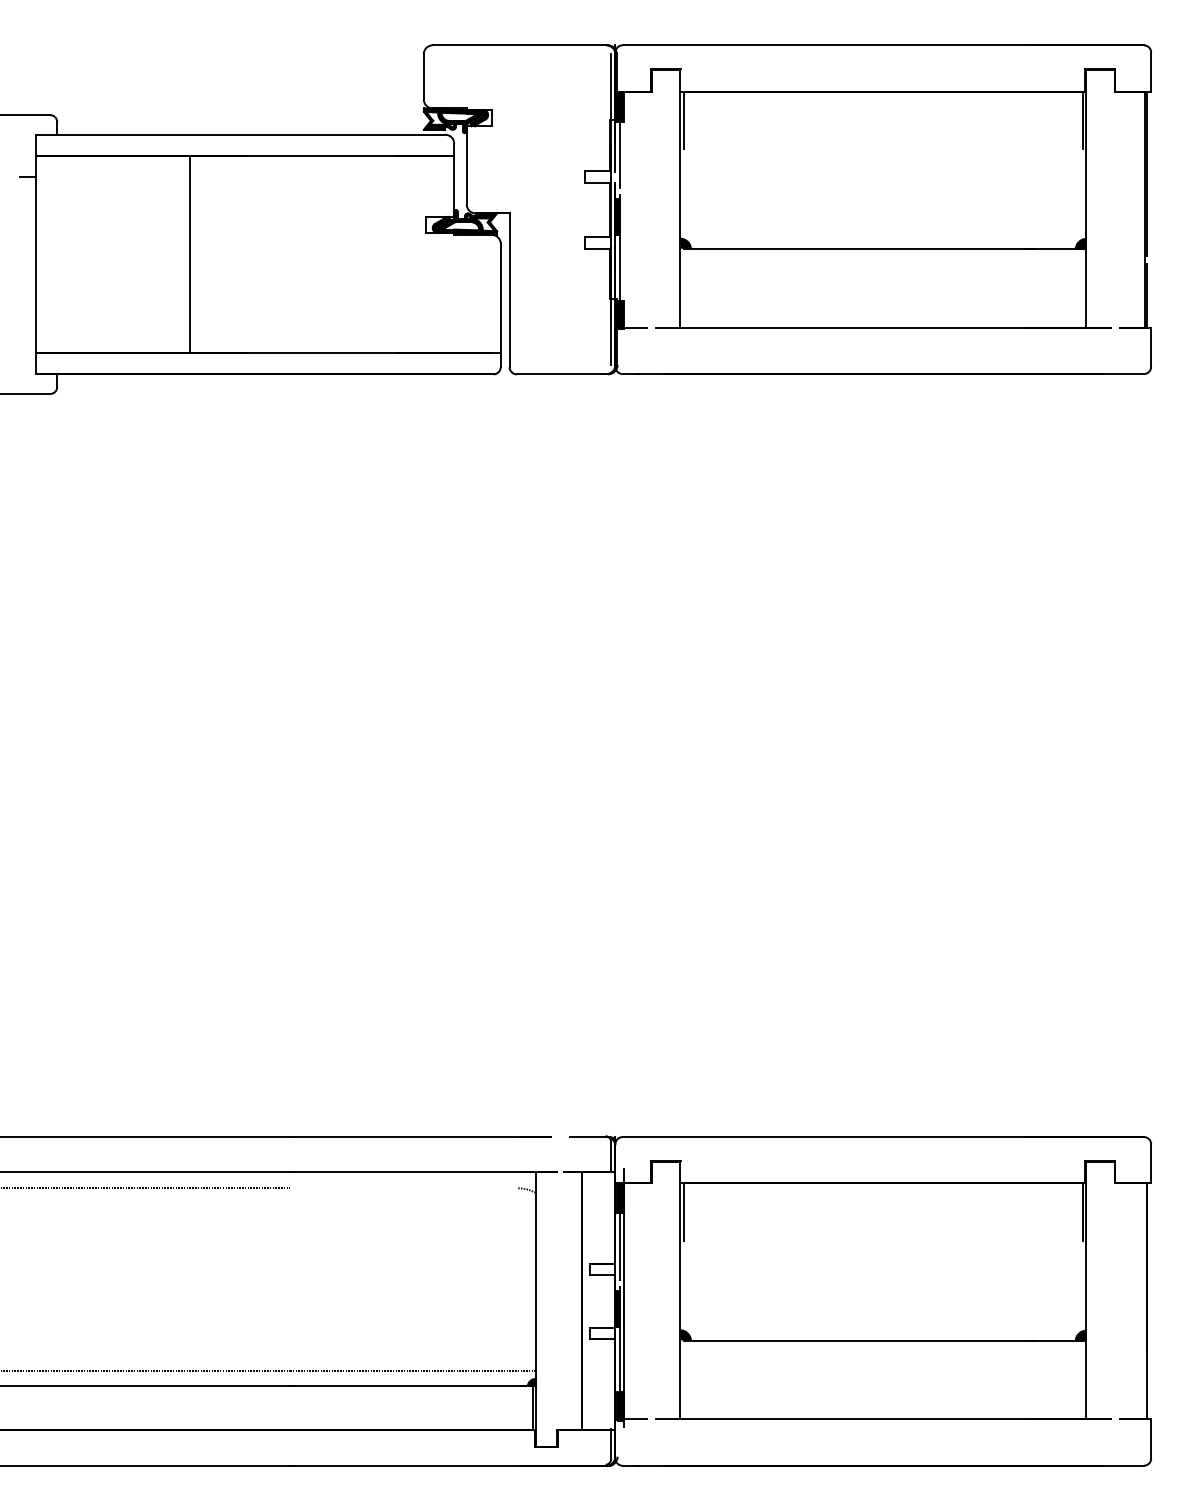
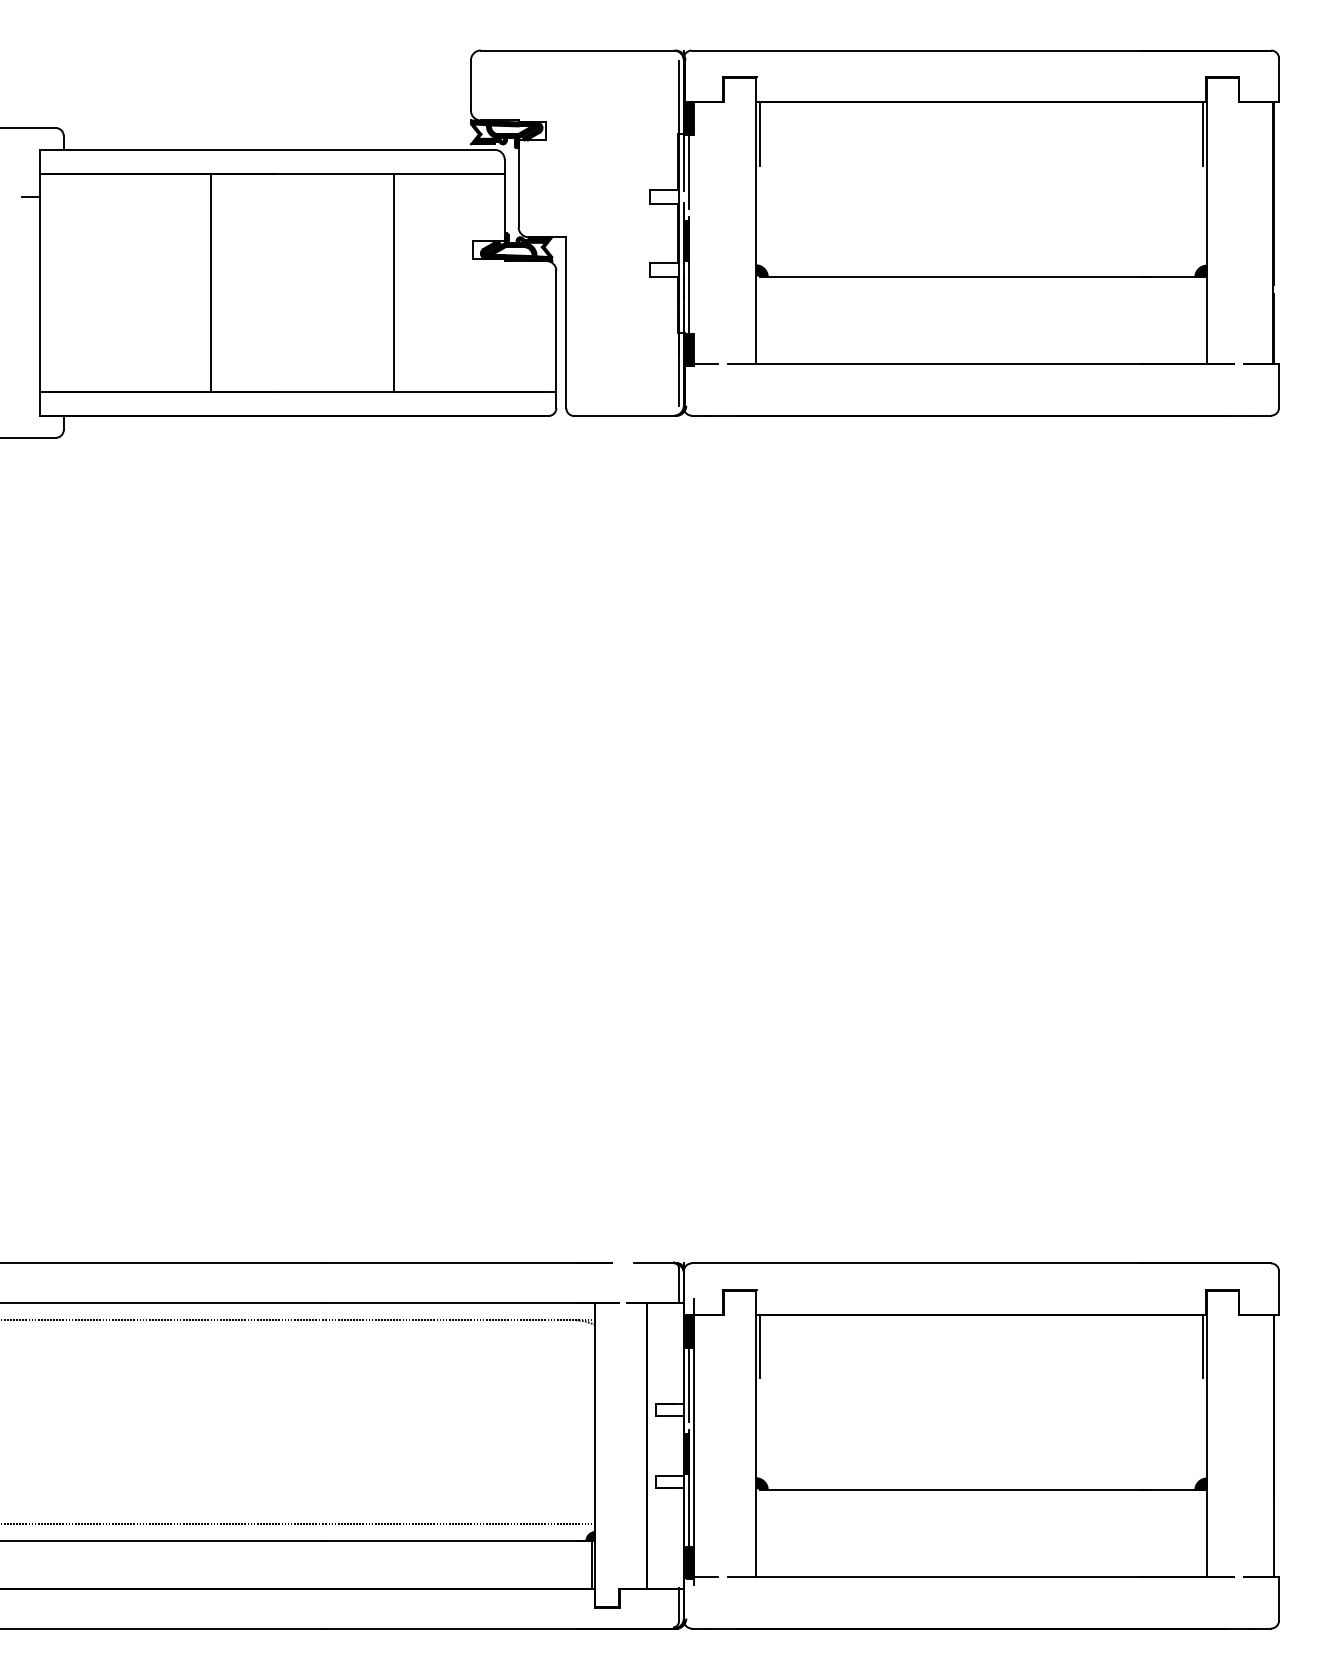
line: (354, 254) -> (393, 282), added
line: (412, 1187) -> (458, 1319), added

